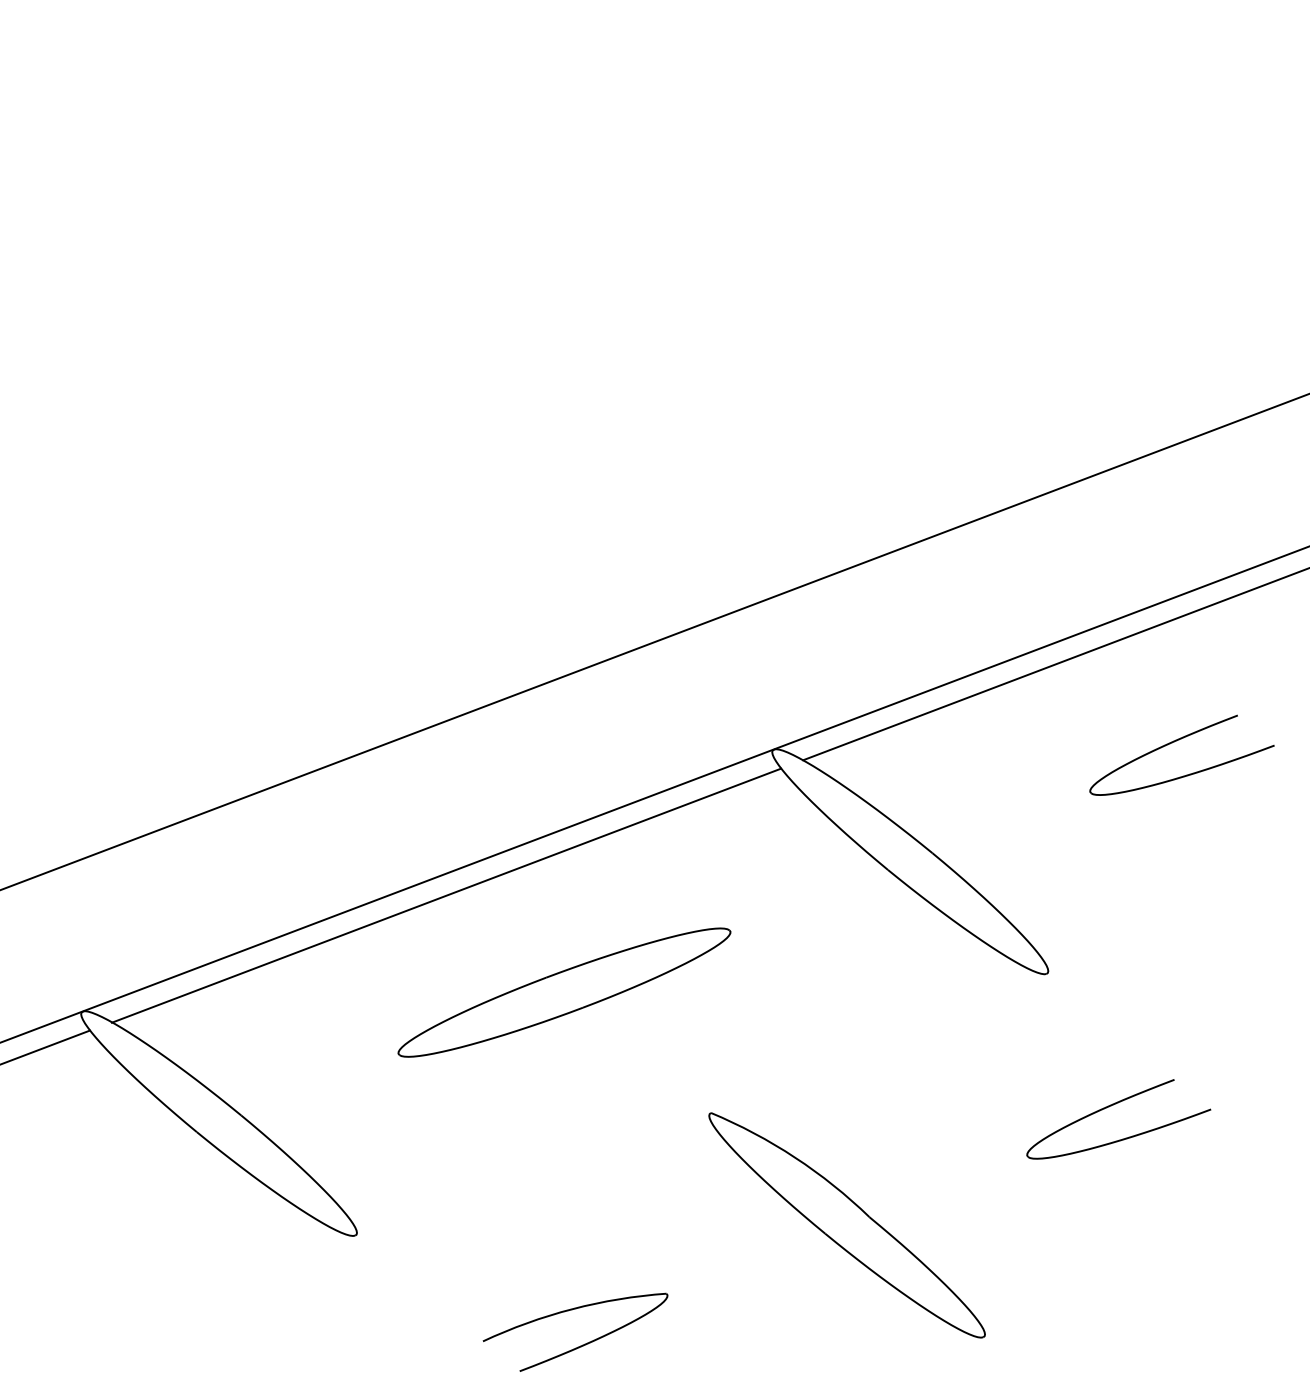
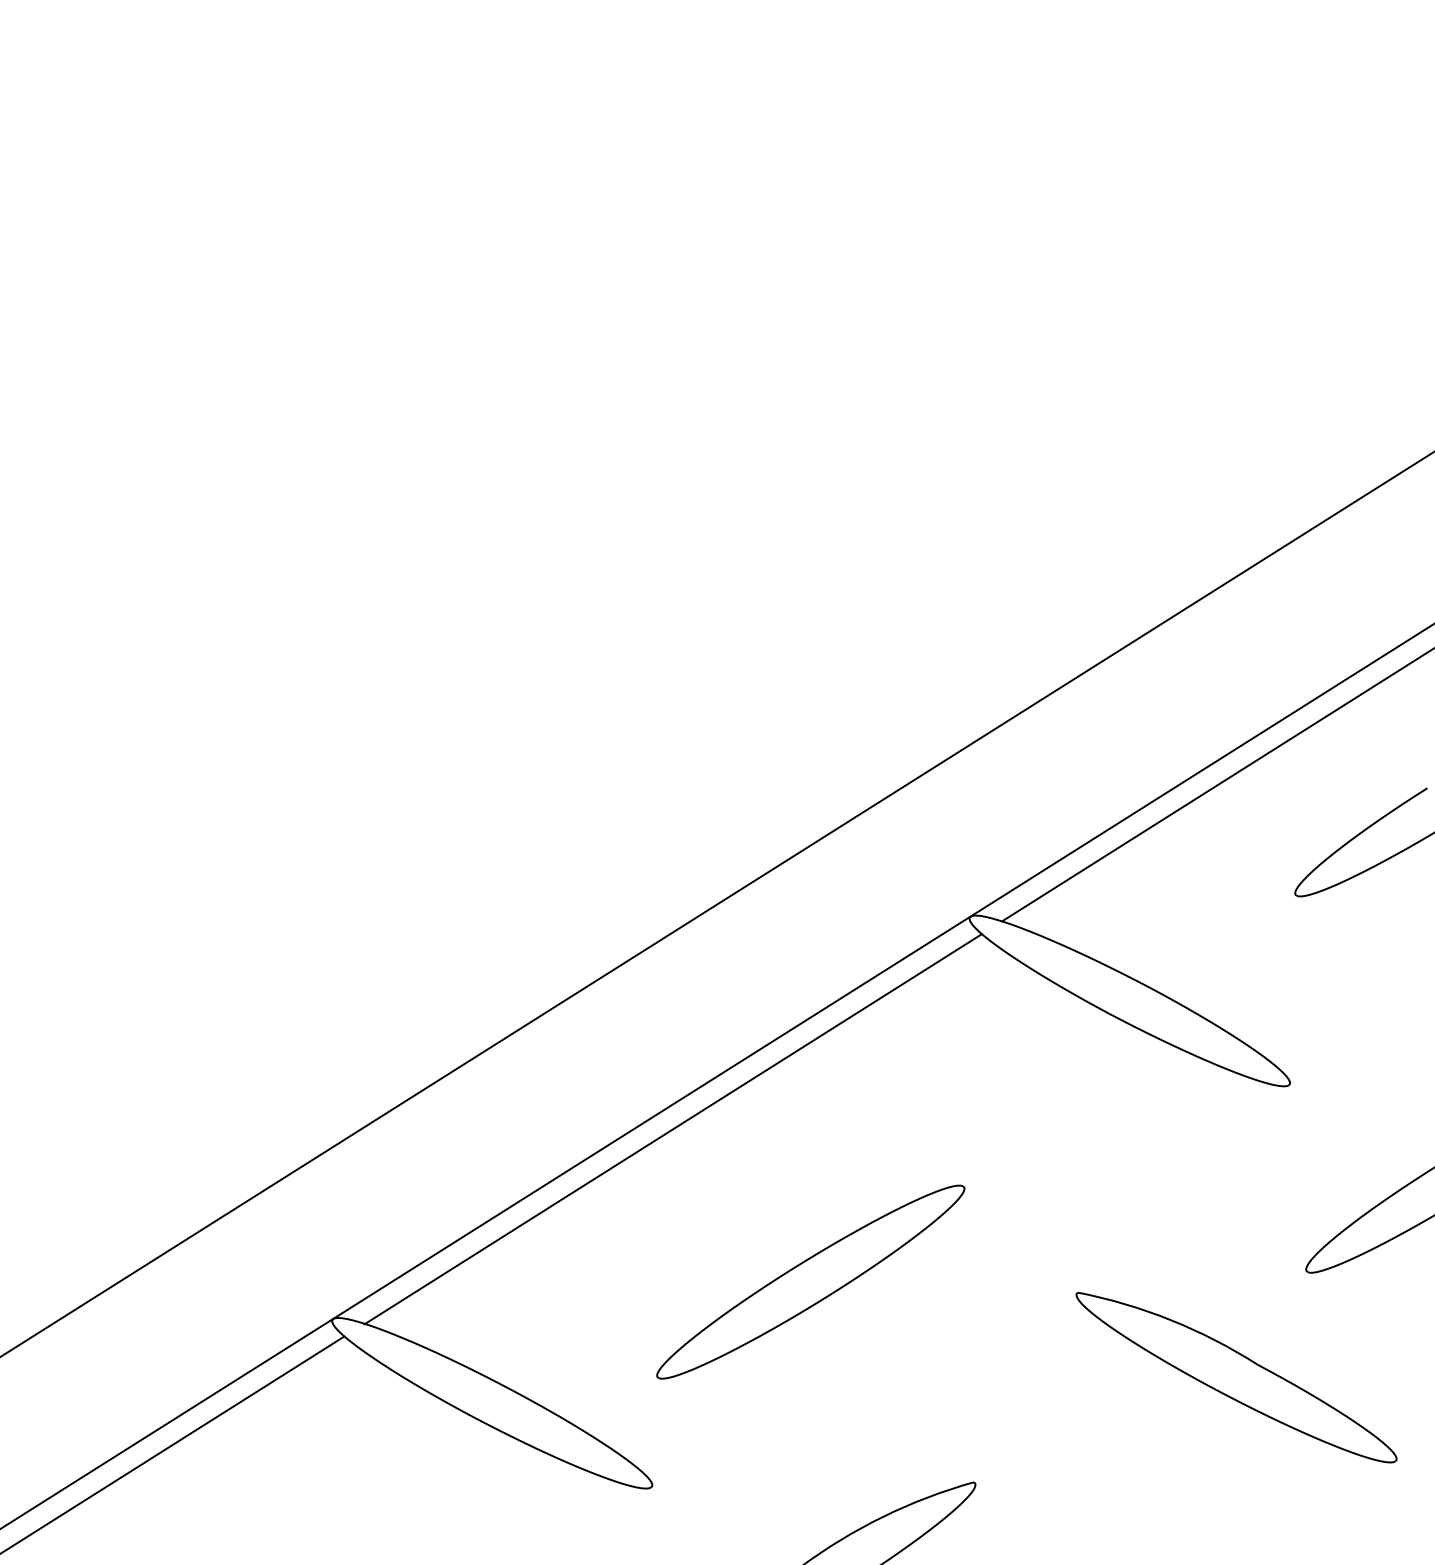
part: (564, 991) -> (810, 1281), moved
part: (846, 1225) -> (1236, 1377), moved

